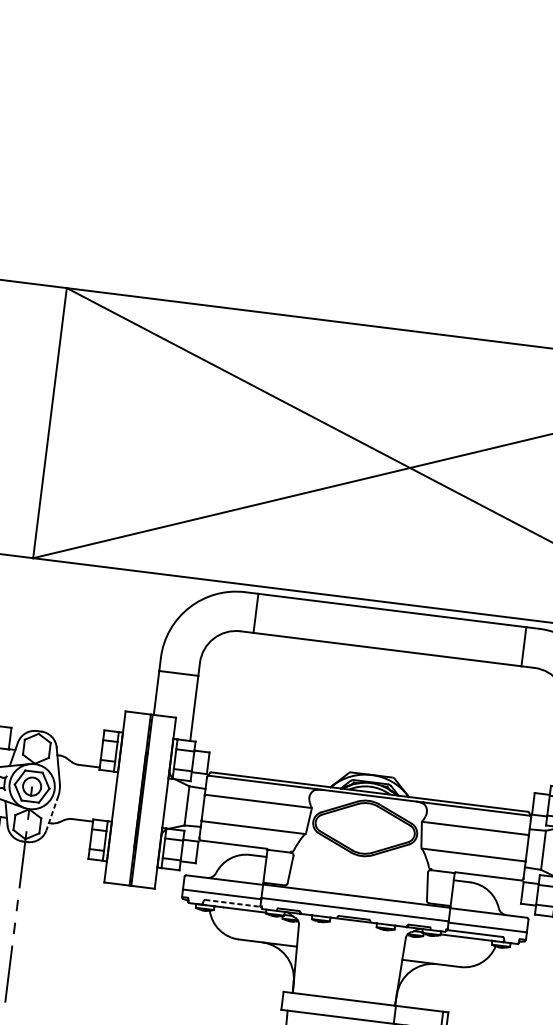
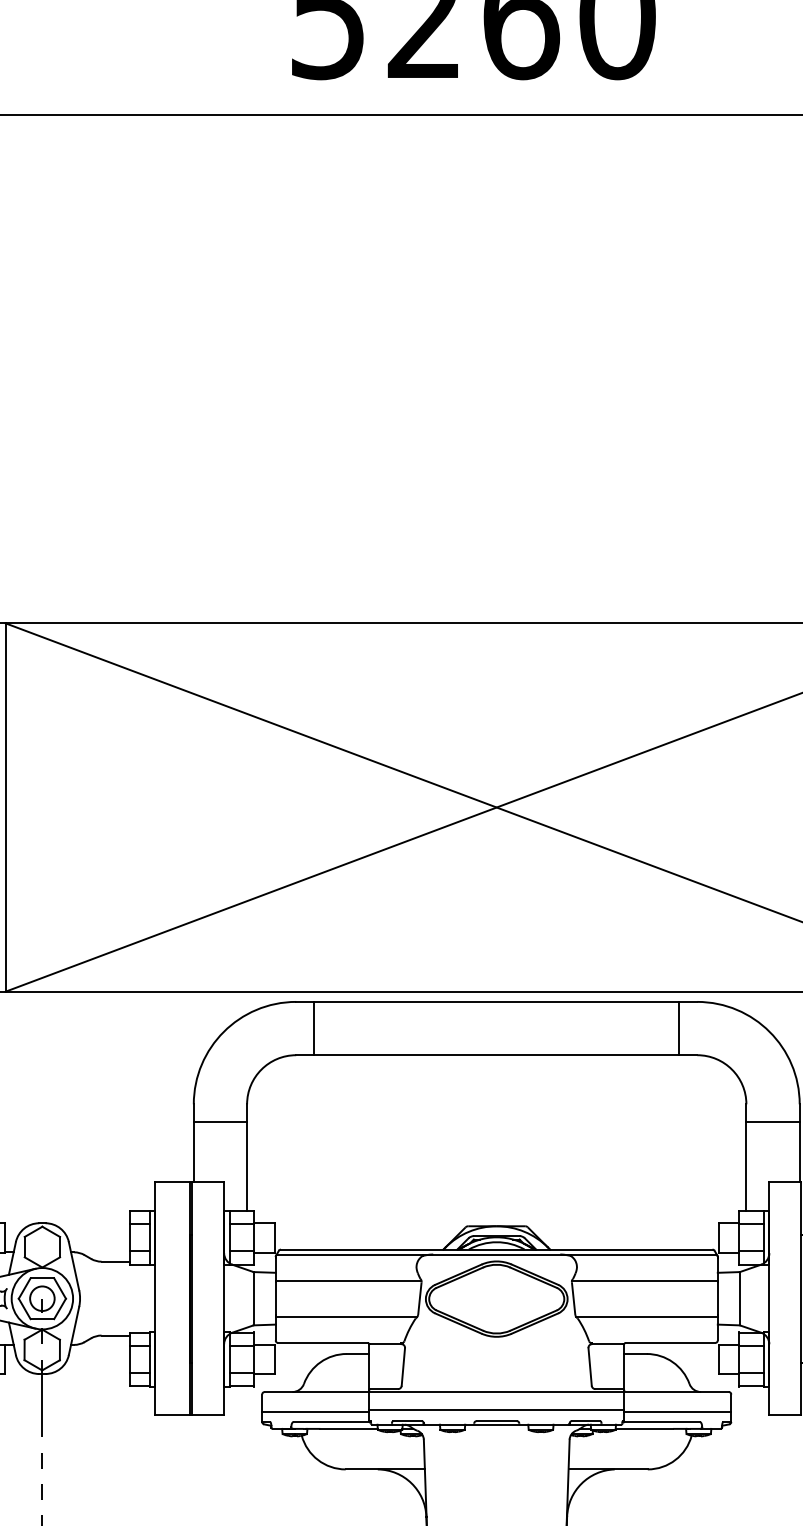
line: (52, 812) -> (74, 1330), dashed -> solid
line: (232, 903) -> (331, 1421), dashed -> solid

